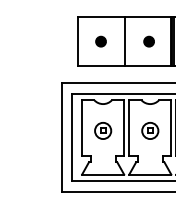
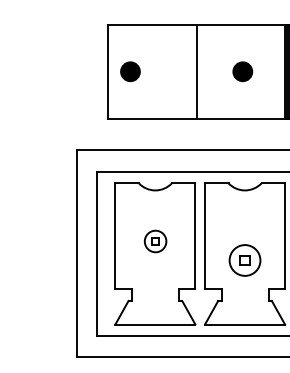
part: (100, 41) -> (129, 71), moved
part: (103, 130) -> (156, 240), size x0.7
part: (150, 130) -> (245, 259), moved

